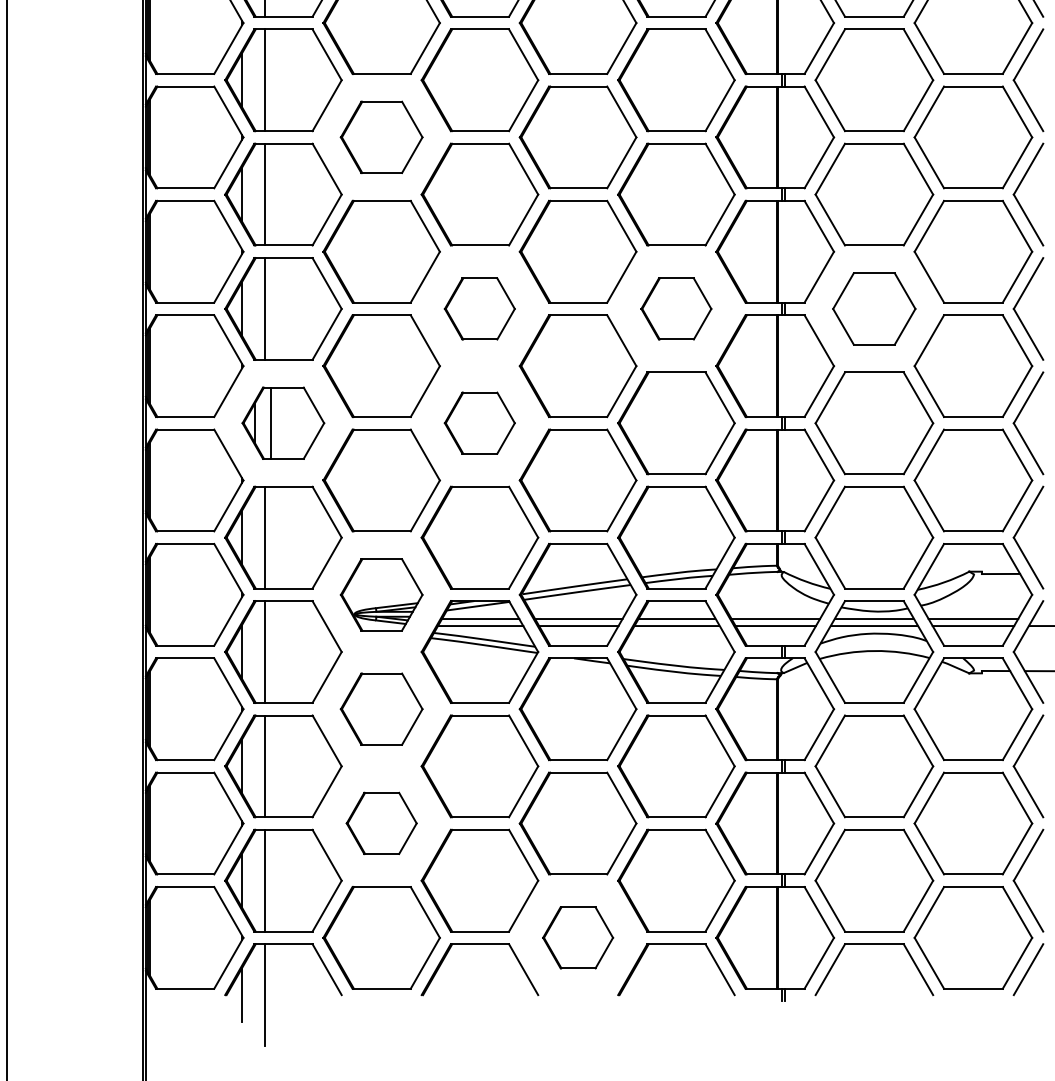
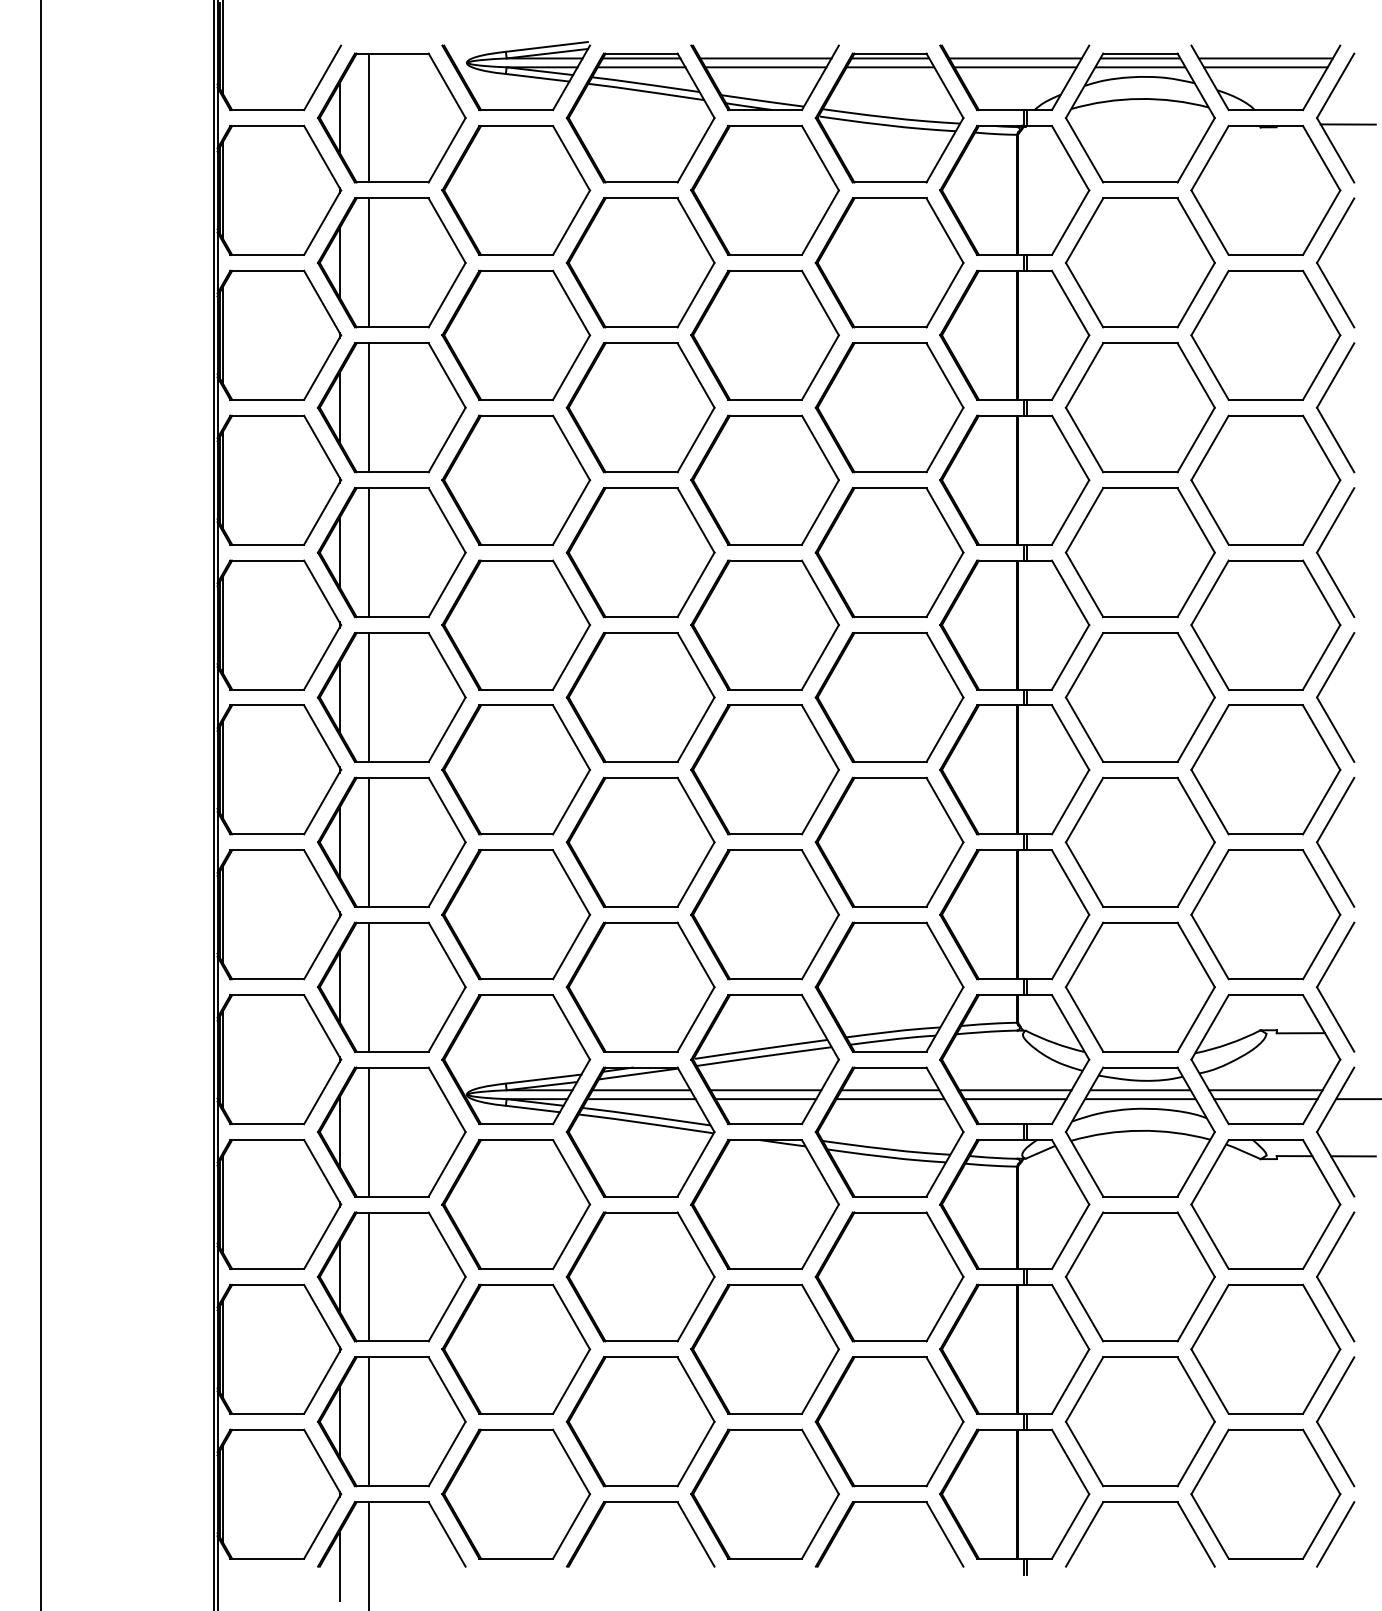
part: (381, 136) -> (516, 479), size x1.43
part: (479, 308) -> (640, 697), size x1.67
part: (676, 308) -> (889, 697), size x1.67
part: (873, 308) -> (1139, 697), size x1.43
part: (283, 422) -> (391, 841), size x1.43
part: (479, 422) -> (640, 841), size x1.67
part: (381, 594) -> (516, 1059), size x1.43
part: (381, 709) -> (516, 1204), size x1.43
part: (381, 822) -> (516, 1348), size x1.67
part: (577, 937) -> (764, 1493), size x1.67

